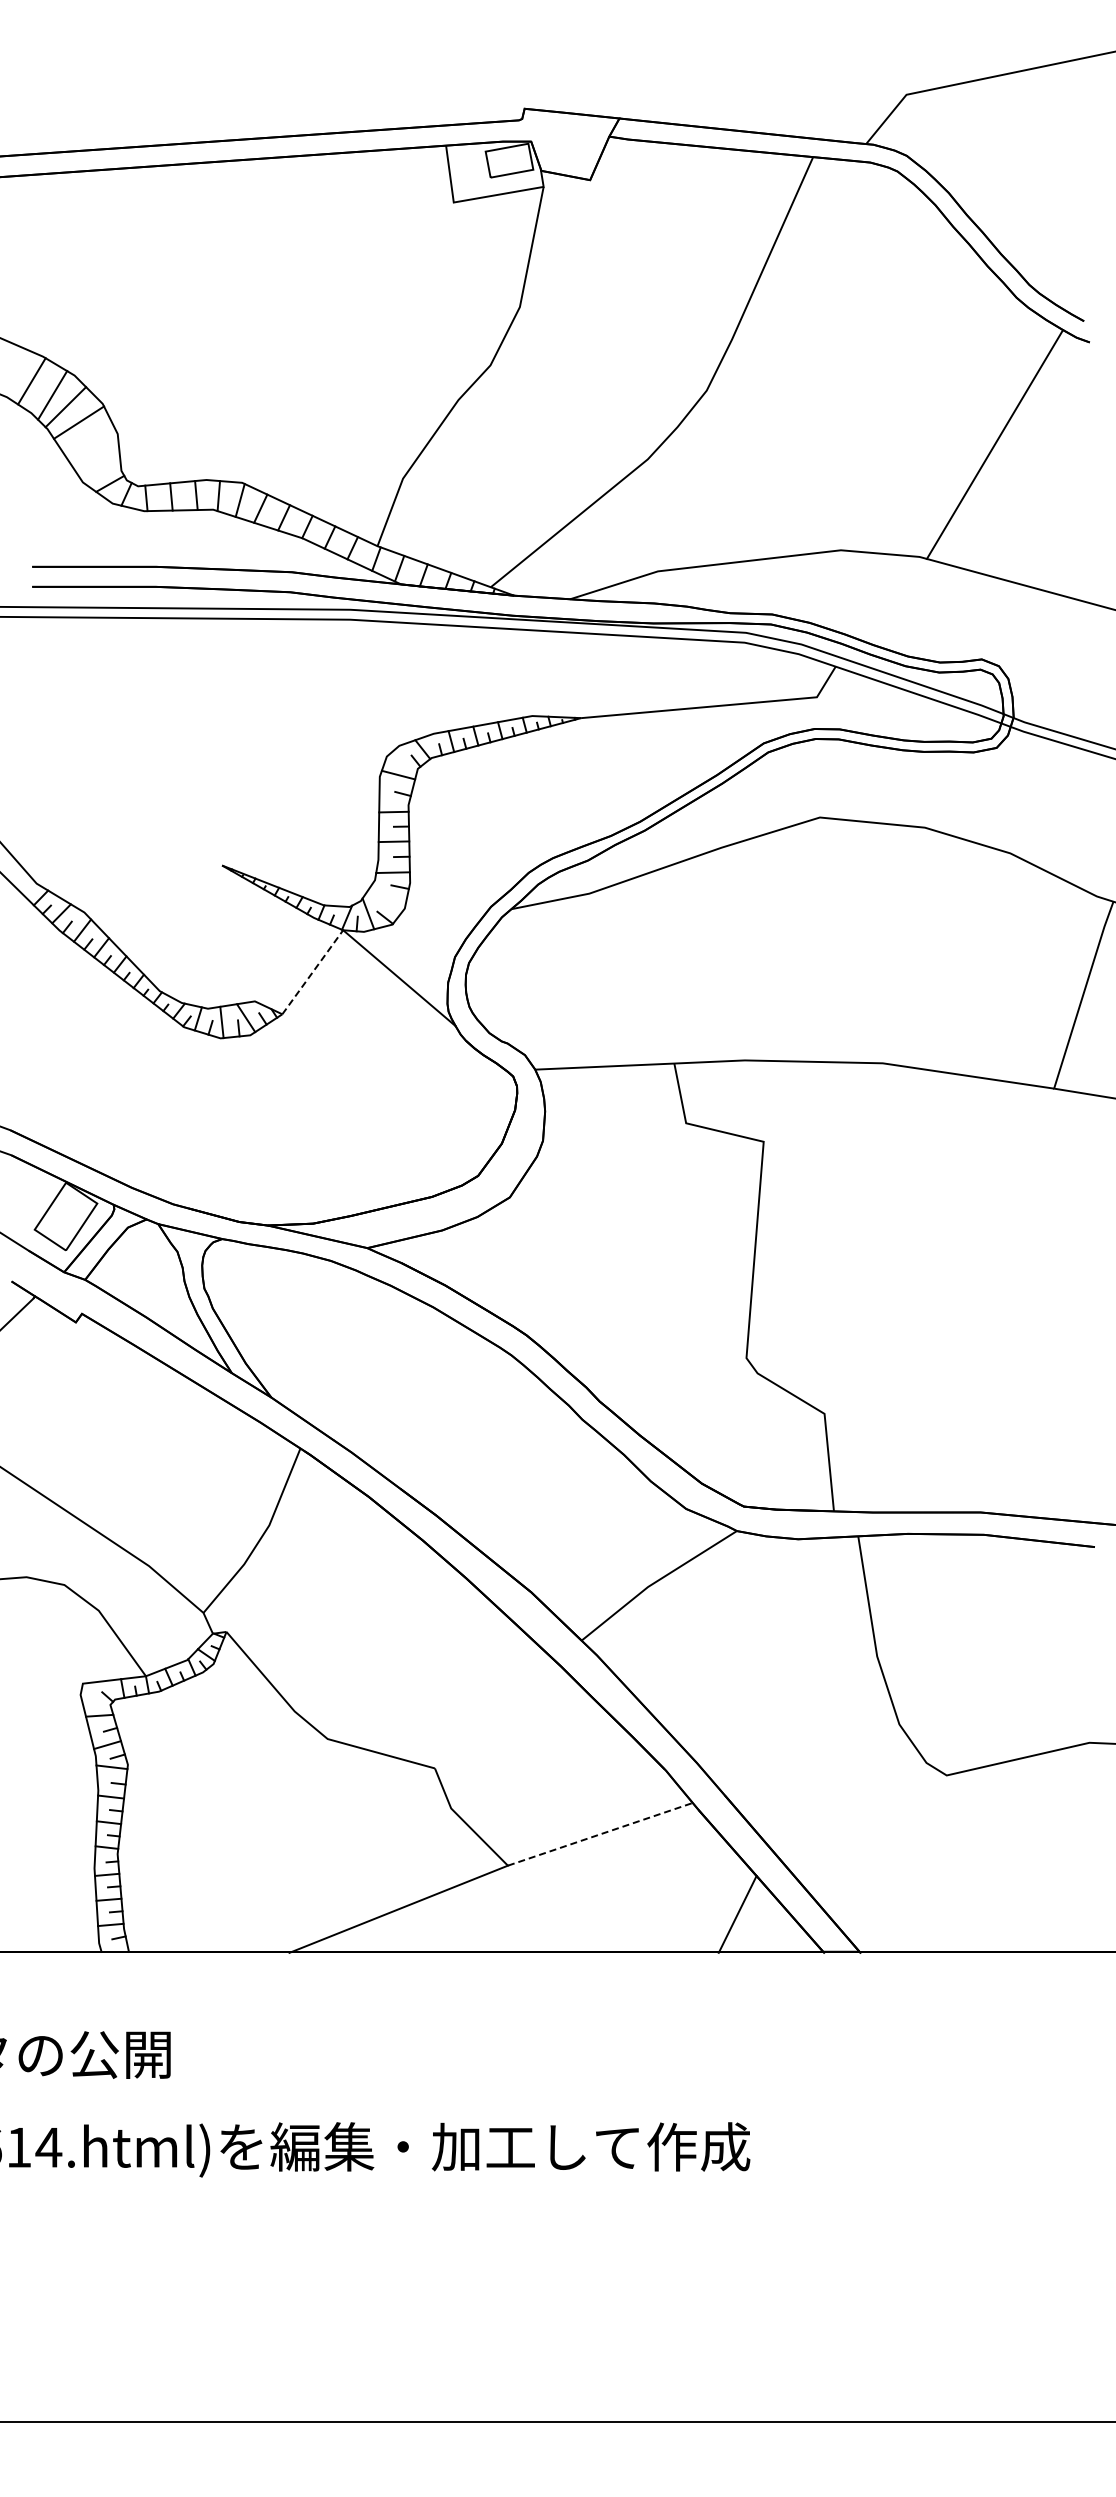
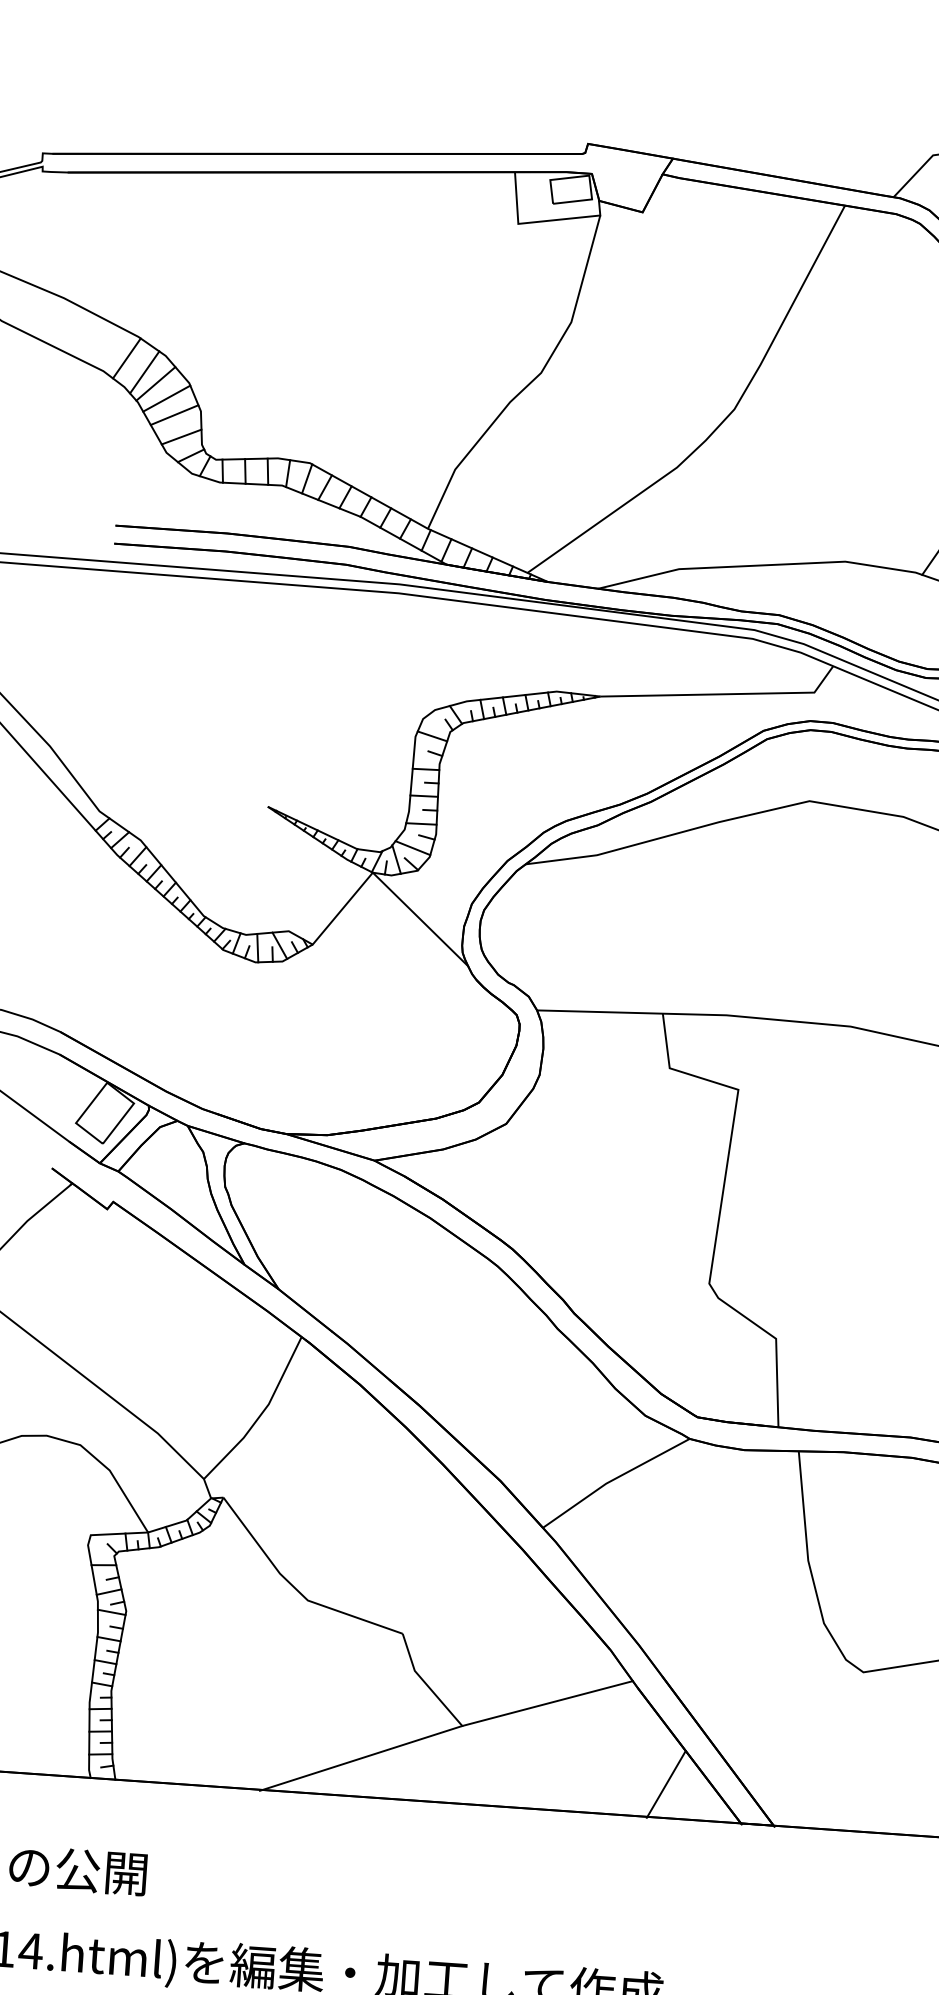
line: (88, 439) -> (174, 414), added
line: (98, 463) -> (181, 436), added
line: (385, 899) -> (412, 847), added
line: (312, 972) -> (342, 908), dashed -> solid
line: (600, 1834) -> (547, 1703), dashed -> solid

